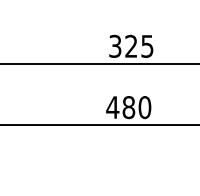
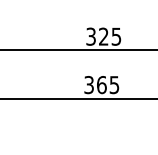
text: (128, 108) -> (101, 85), 480 -> 365

